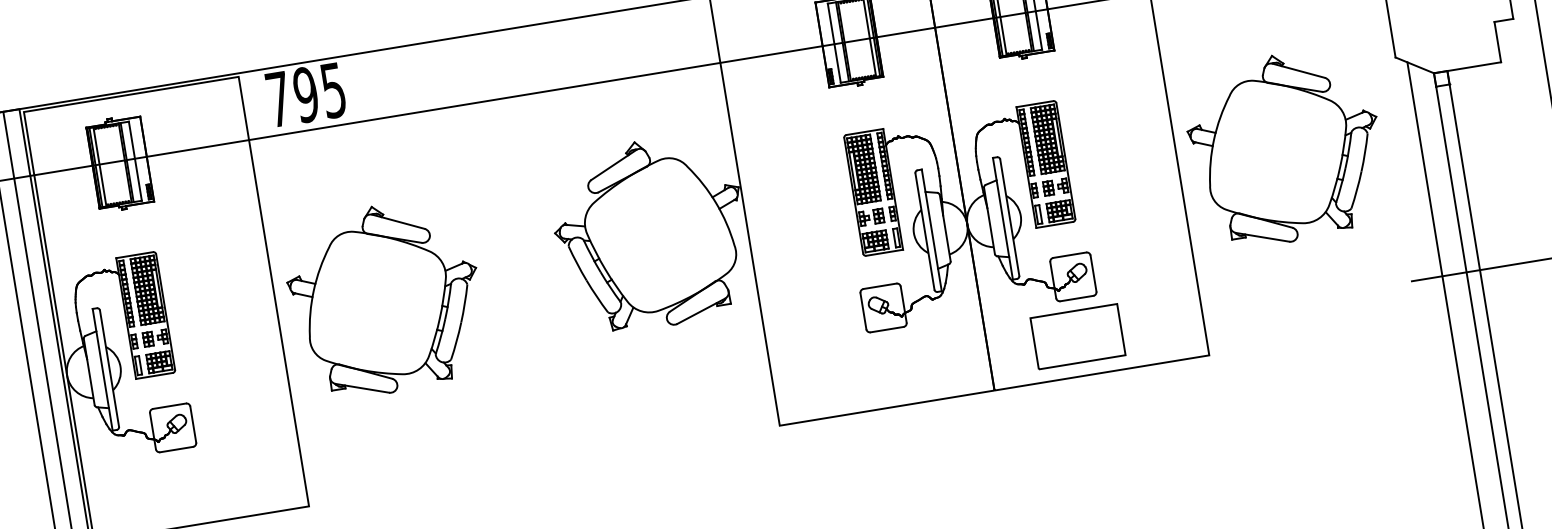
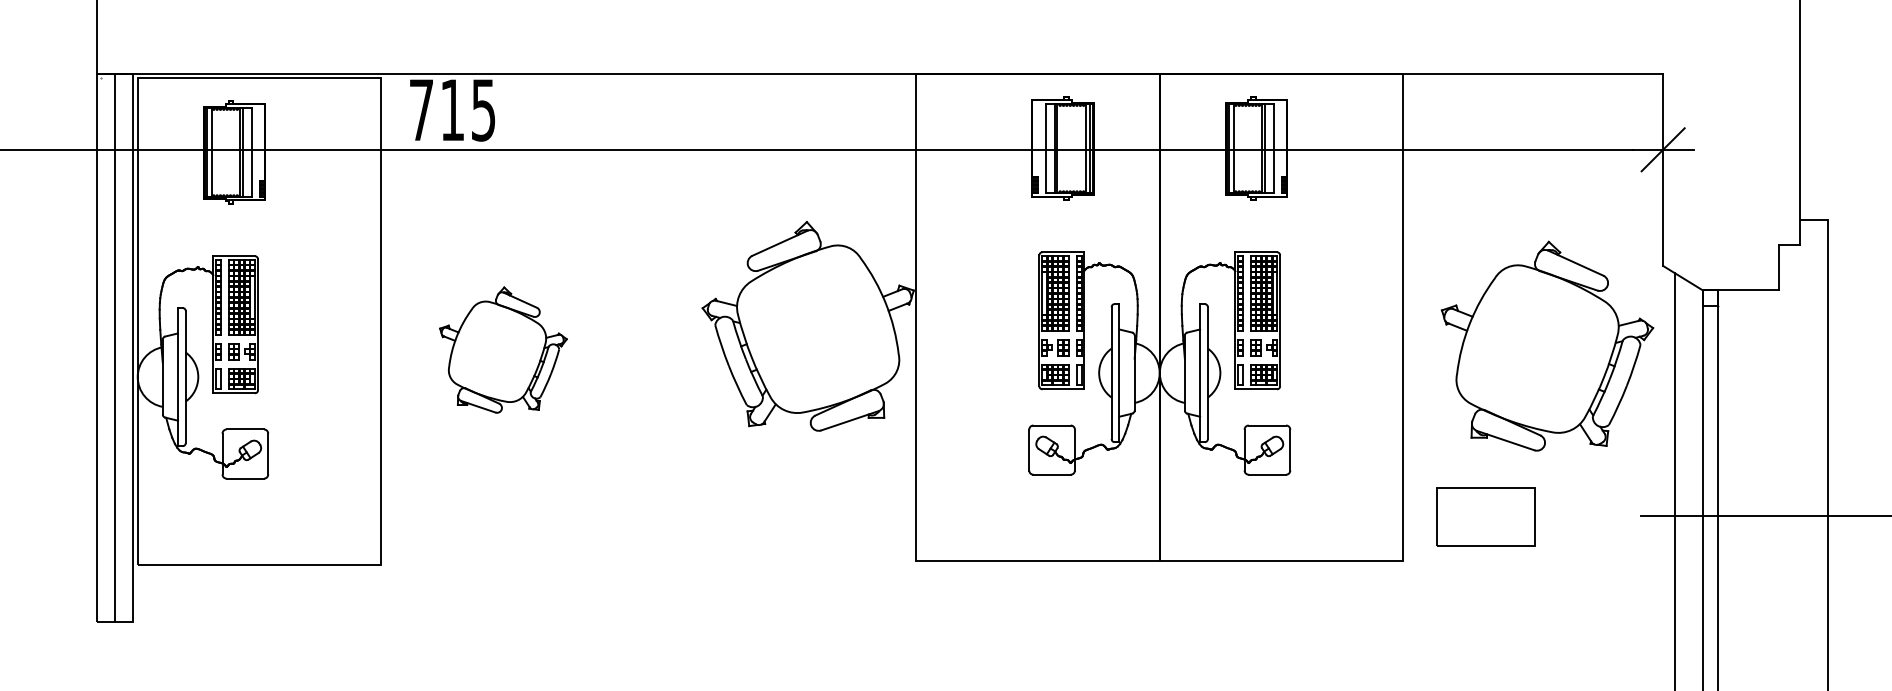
text: (305, 94) -> (452, 109), 795 -> 715
part: (1285, 147) -> (1547, 345), moved
part: (385, 298) -> (503, 349), size x0.6
part: (1077, 336) -> (1485, 516), moved

